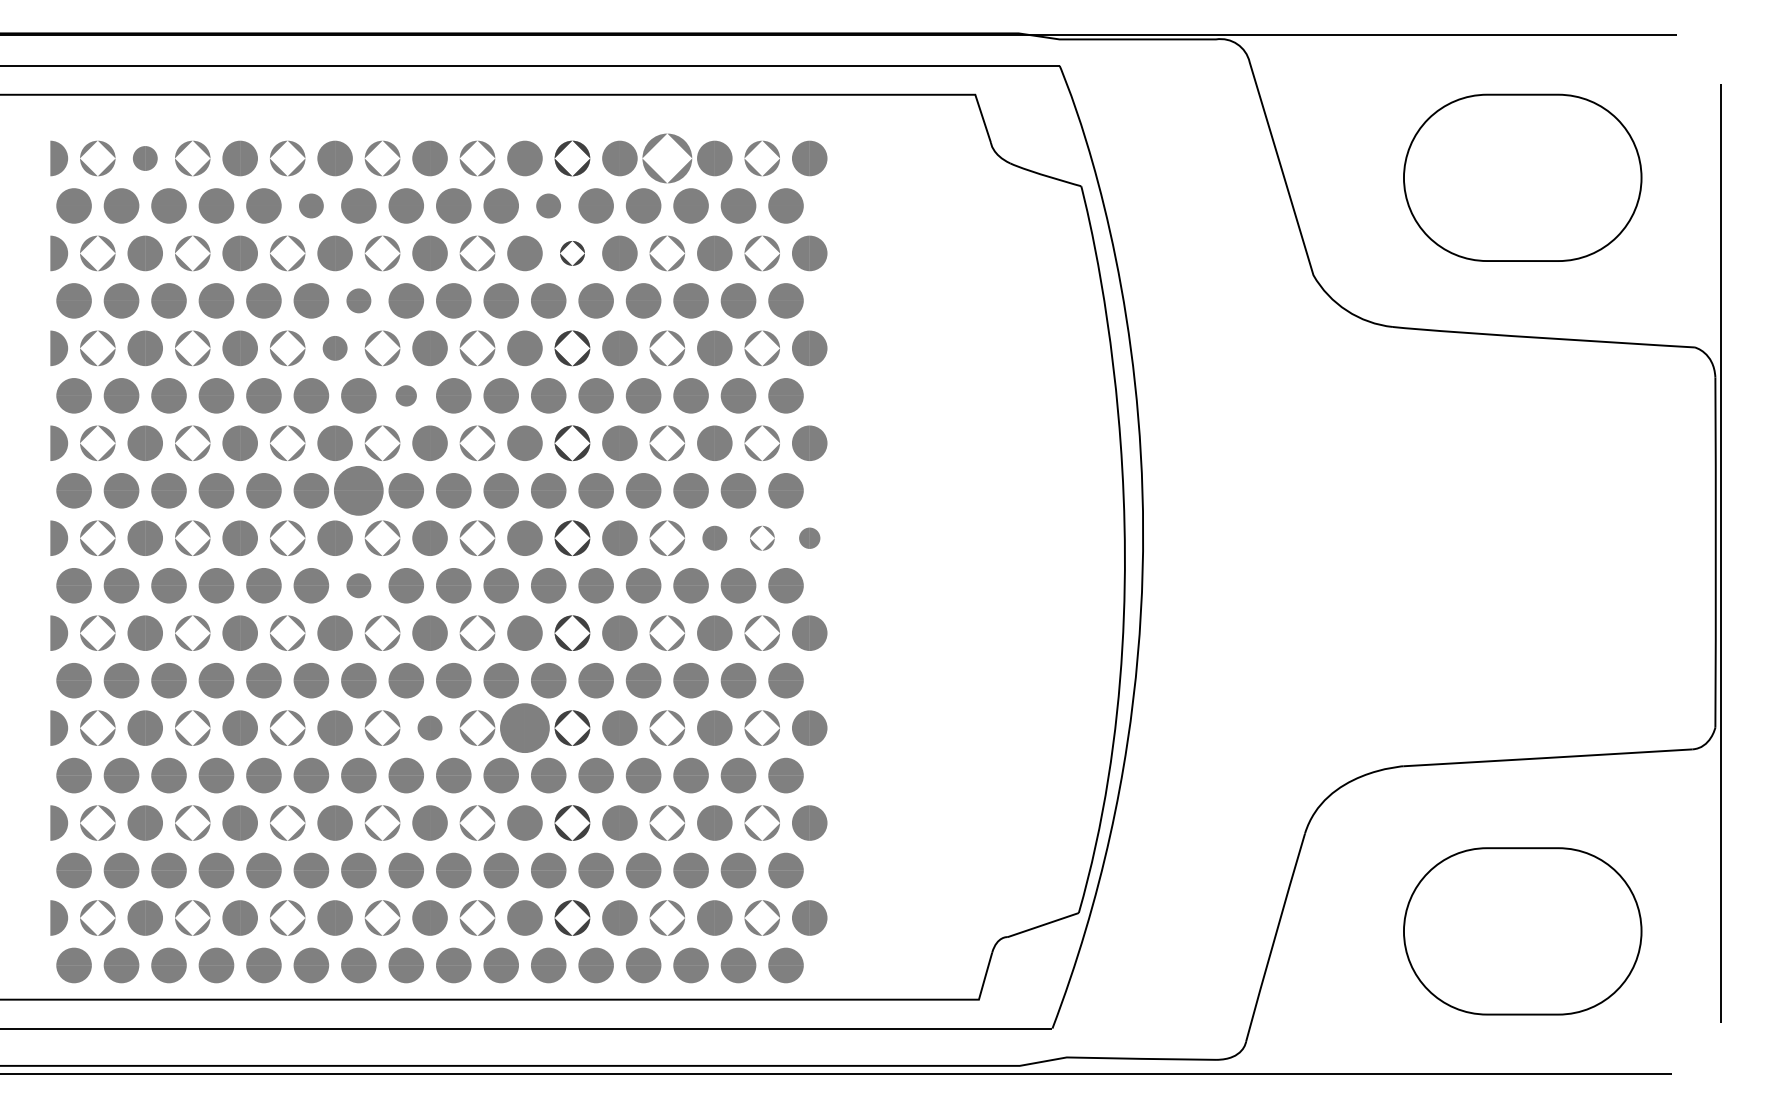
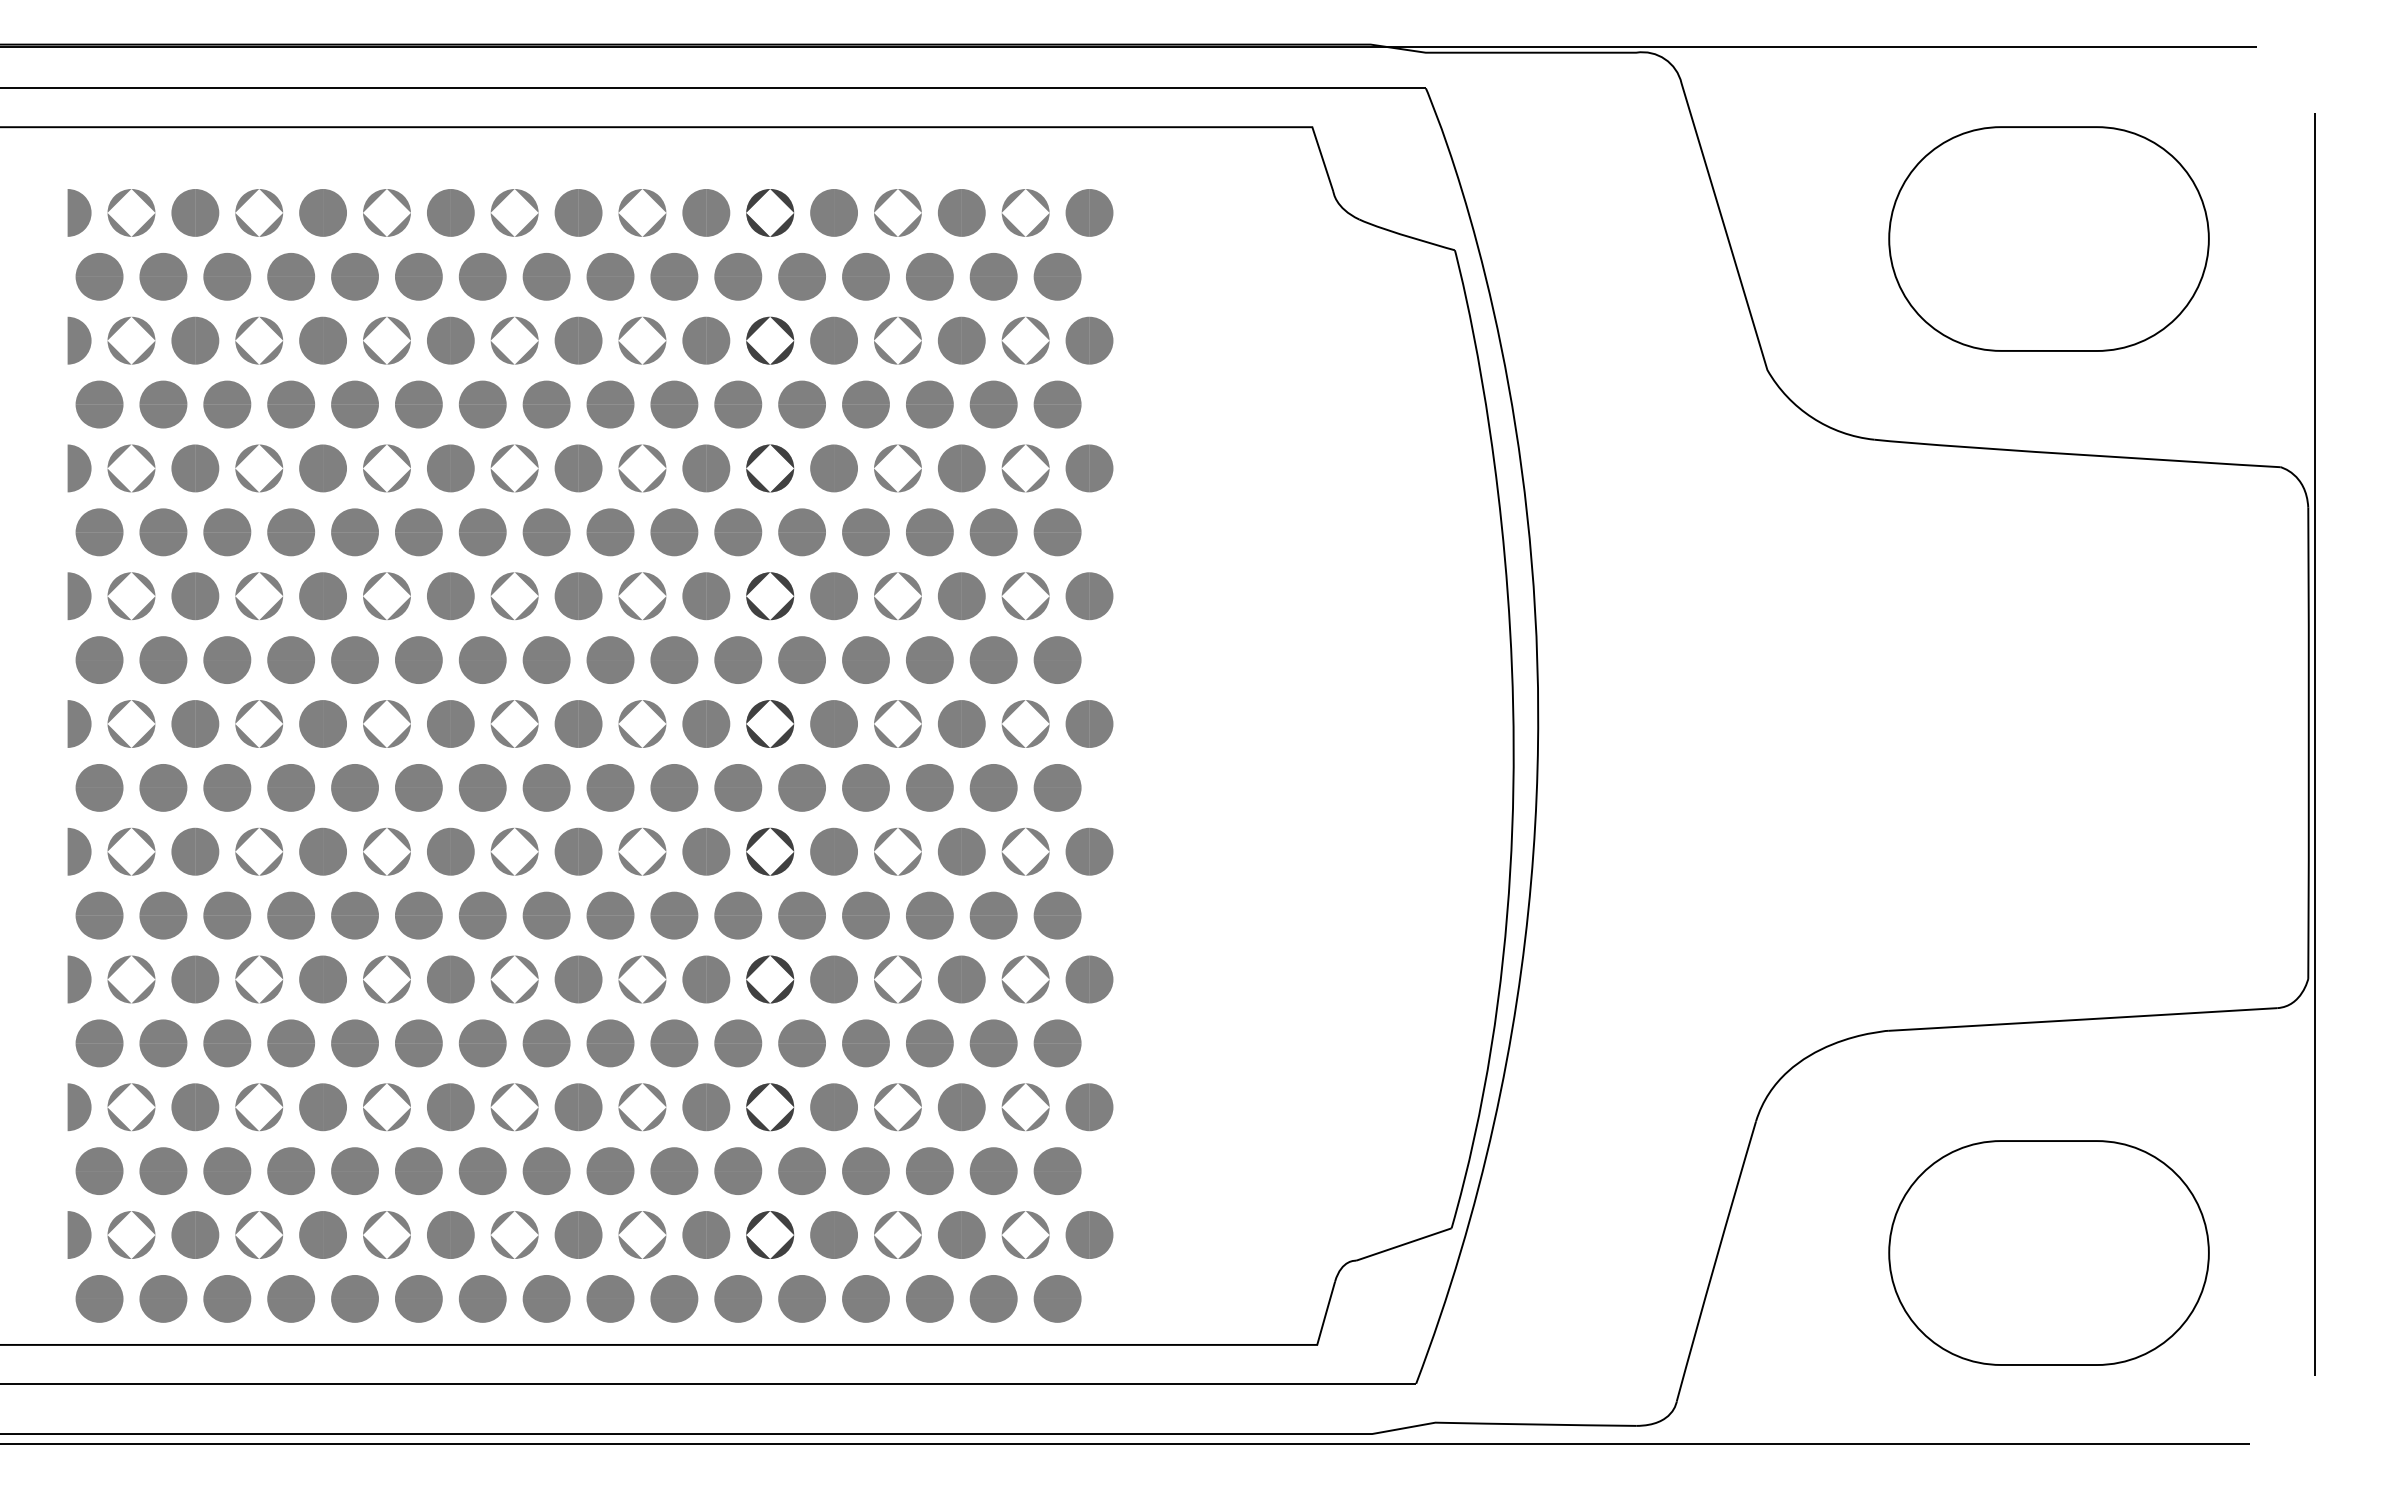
part: (145, 158) -> (195, 212), size x1.43
part: (667, 158) -> (897, 212), size x0.71
part: (311, 205) -> (418, 276), size x1.43
part: (548, 205) -> (737, 276), size x1.43
part: (572, 253) -> (770, 340), size x1.43
part: (358, 300) -> (482, 404), size x1.43
part: (334, 348) -> (450, 468), size x1.43
part: (406, 395) -> (546, 532), size x1.67
part: (358, 490) -> (482, 659), size x0.71
part: (714, 537) -> (961, 723), size x1.43
part: (762, 537) -> (1025, 723), size x1.43
part: (809, 537) -> (1089, 723), size x1.67
part: (358, 585) -> (482, 787), size x1.43
part: (429, 728) -> (578, 979), size x1.43
part: (525, 728) -> (706, 979), size x0.71

